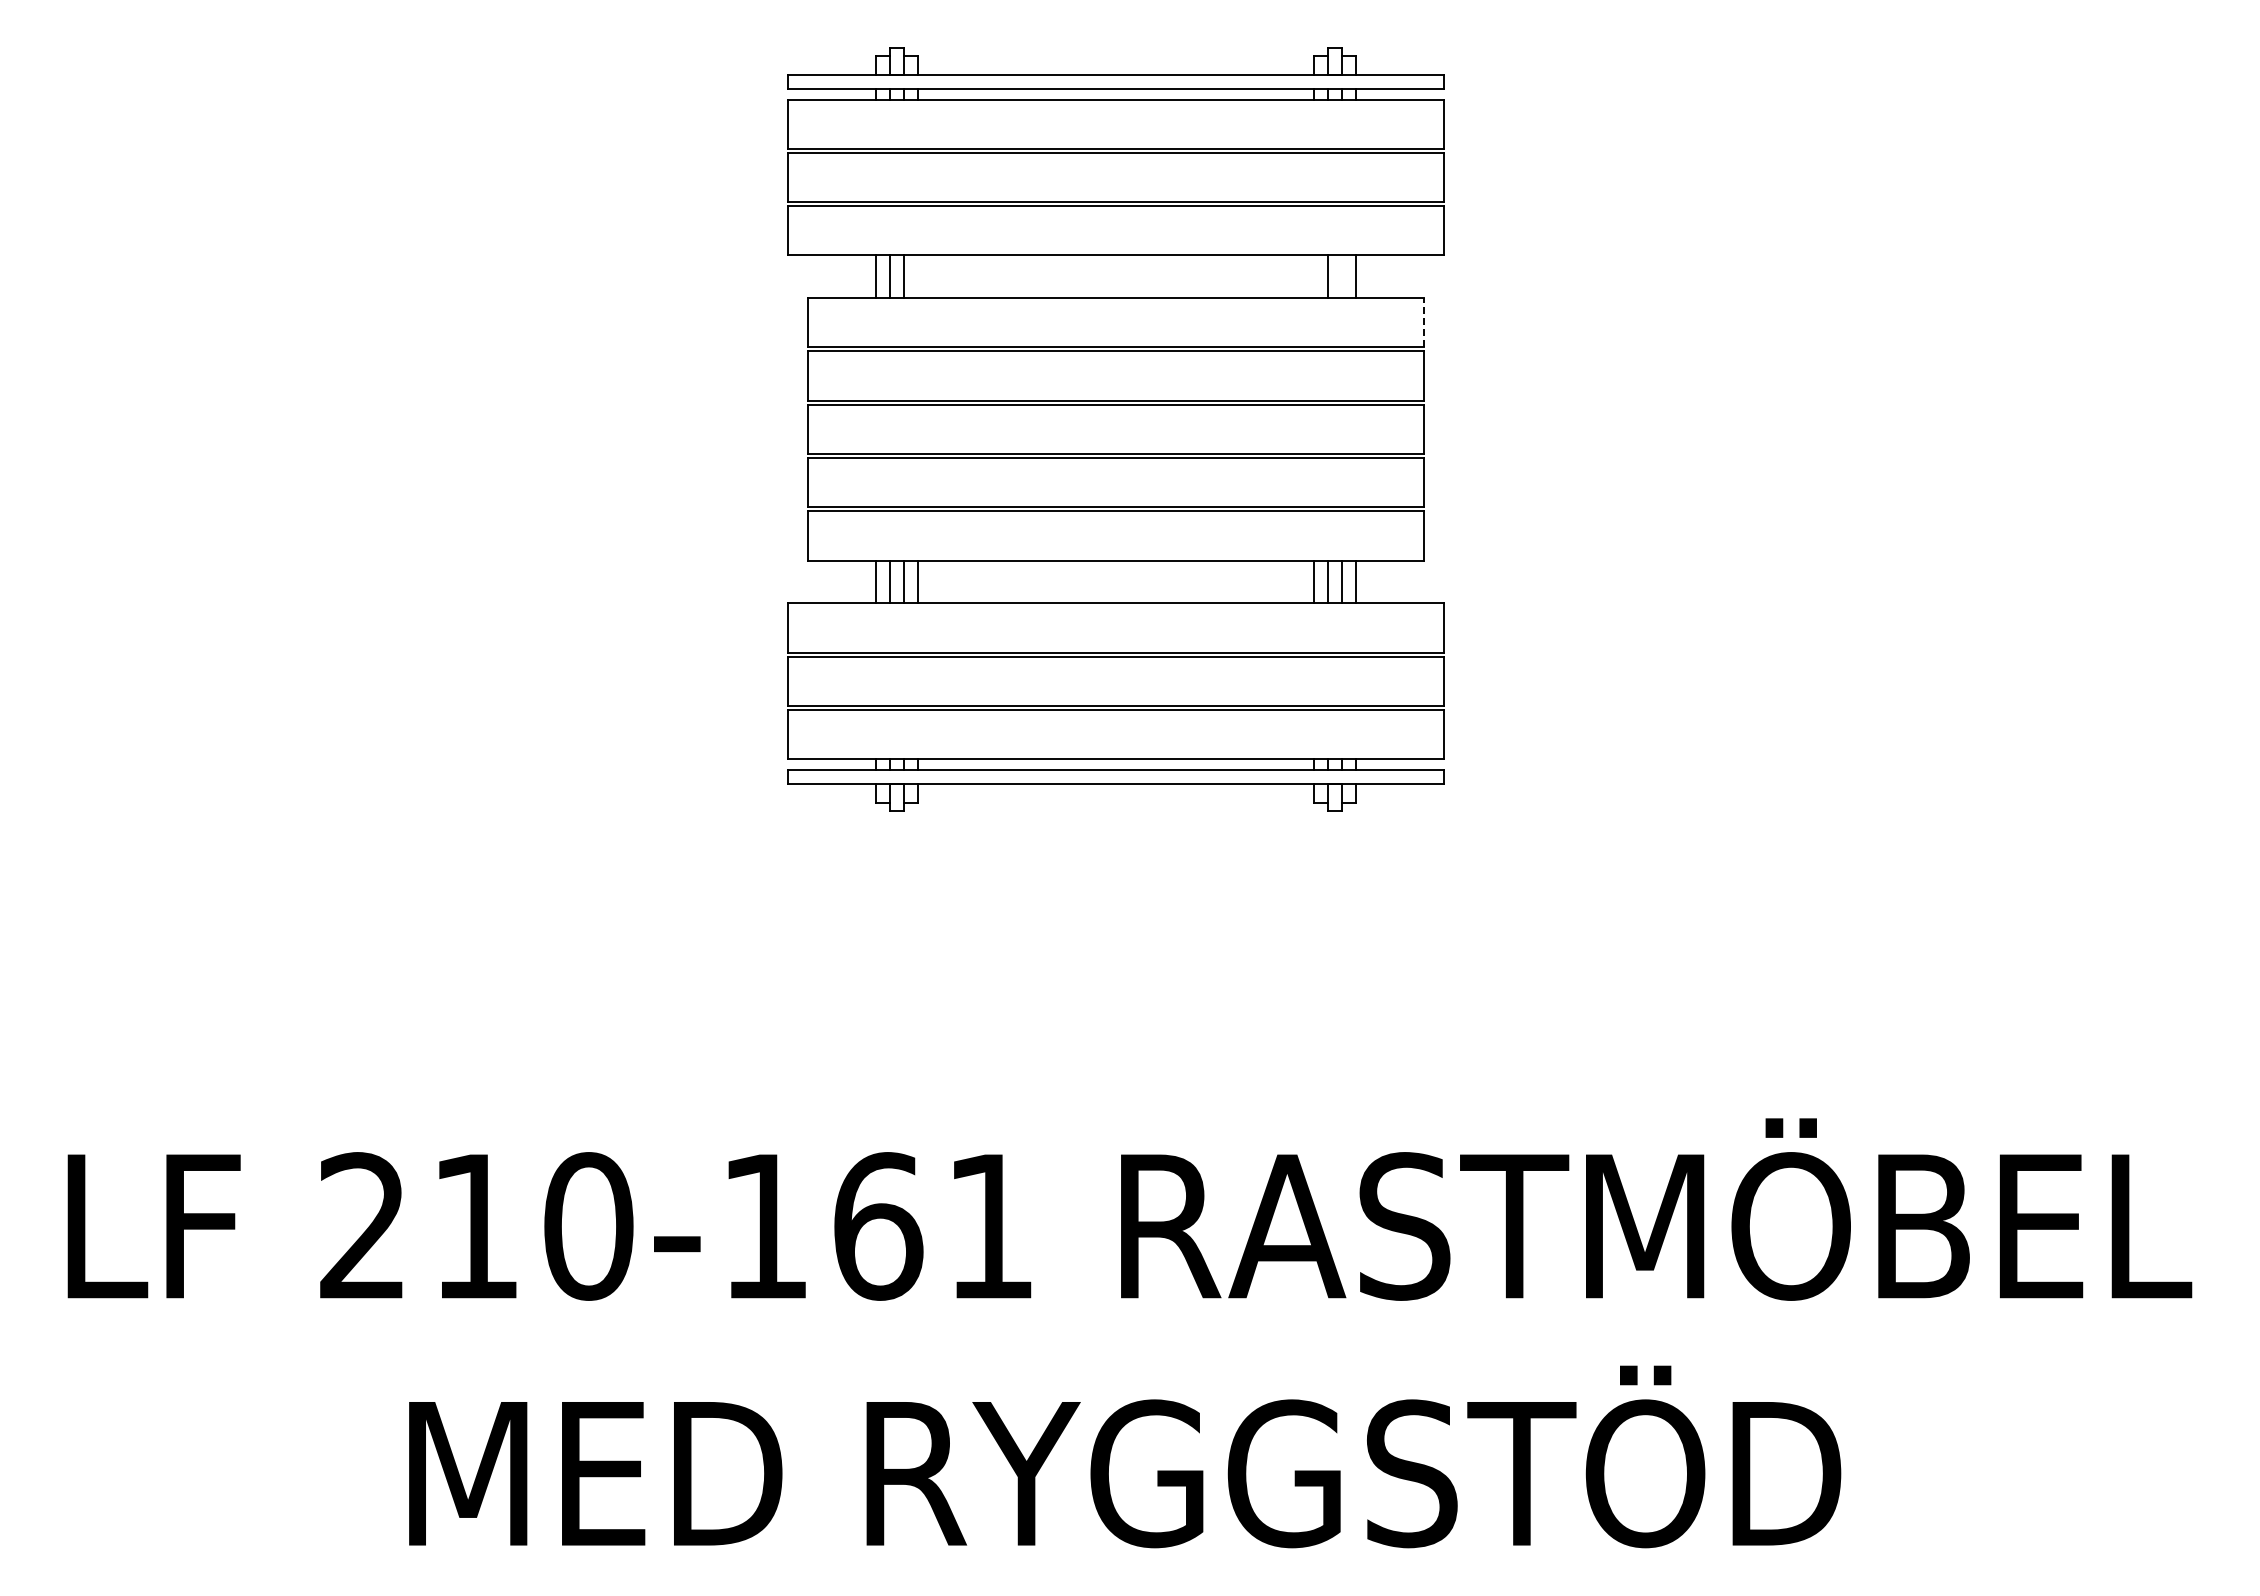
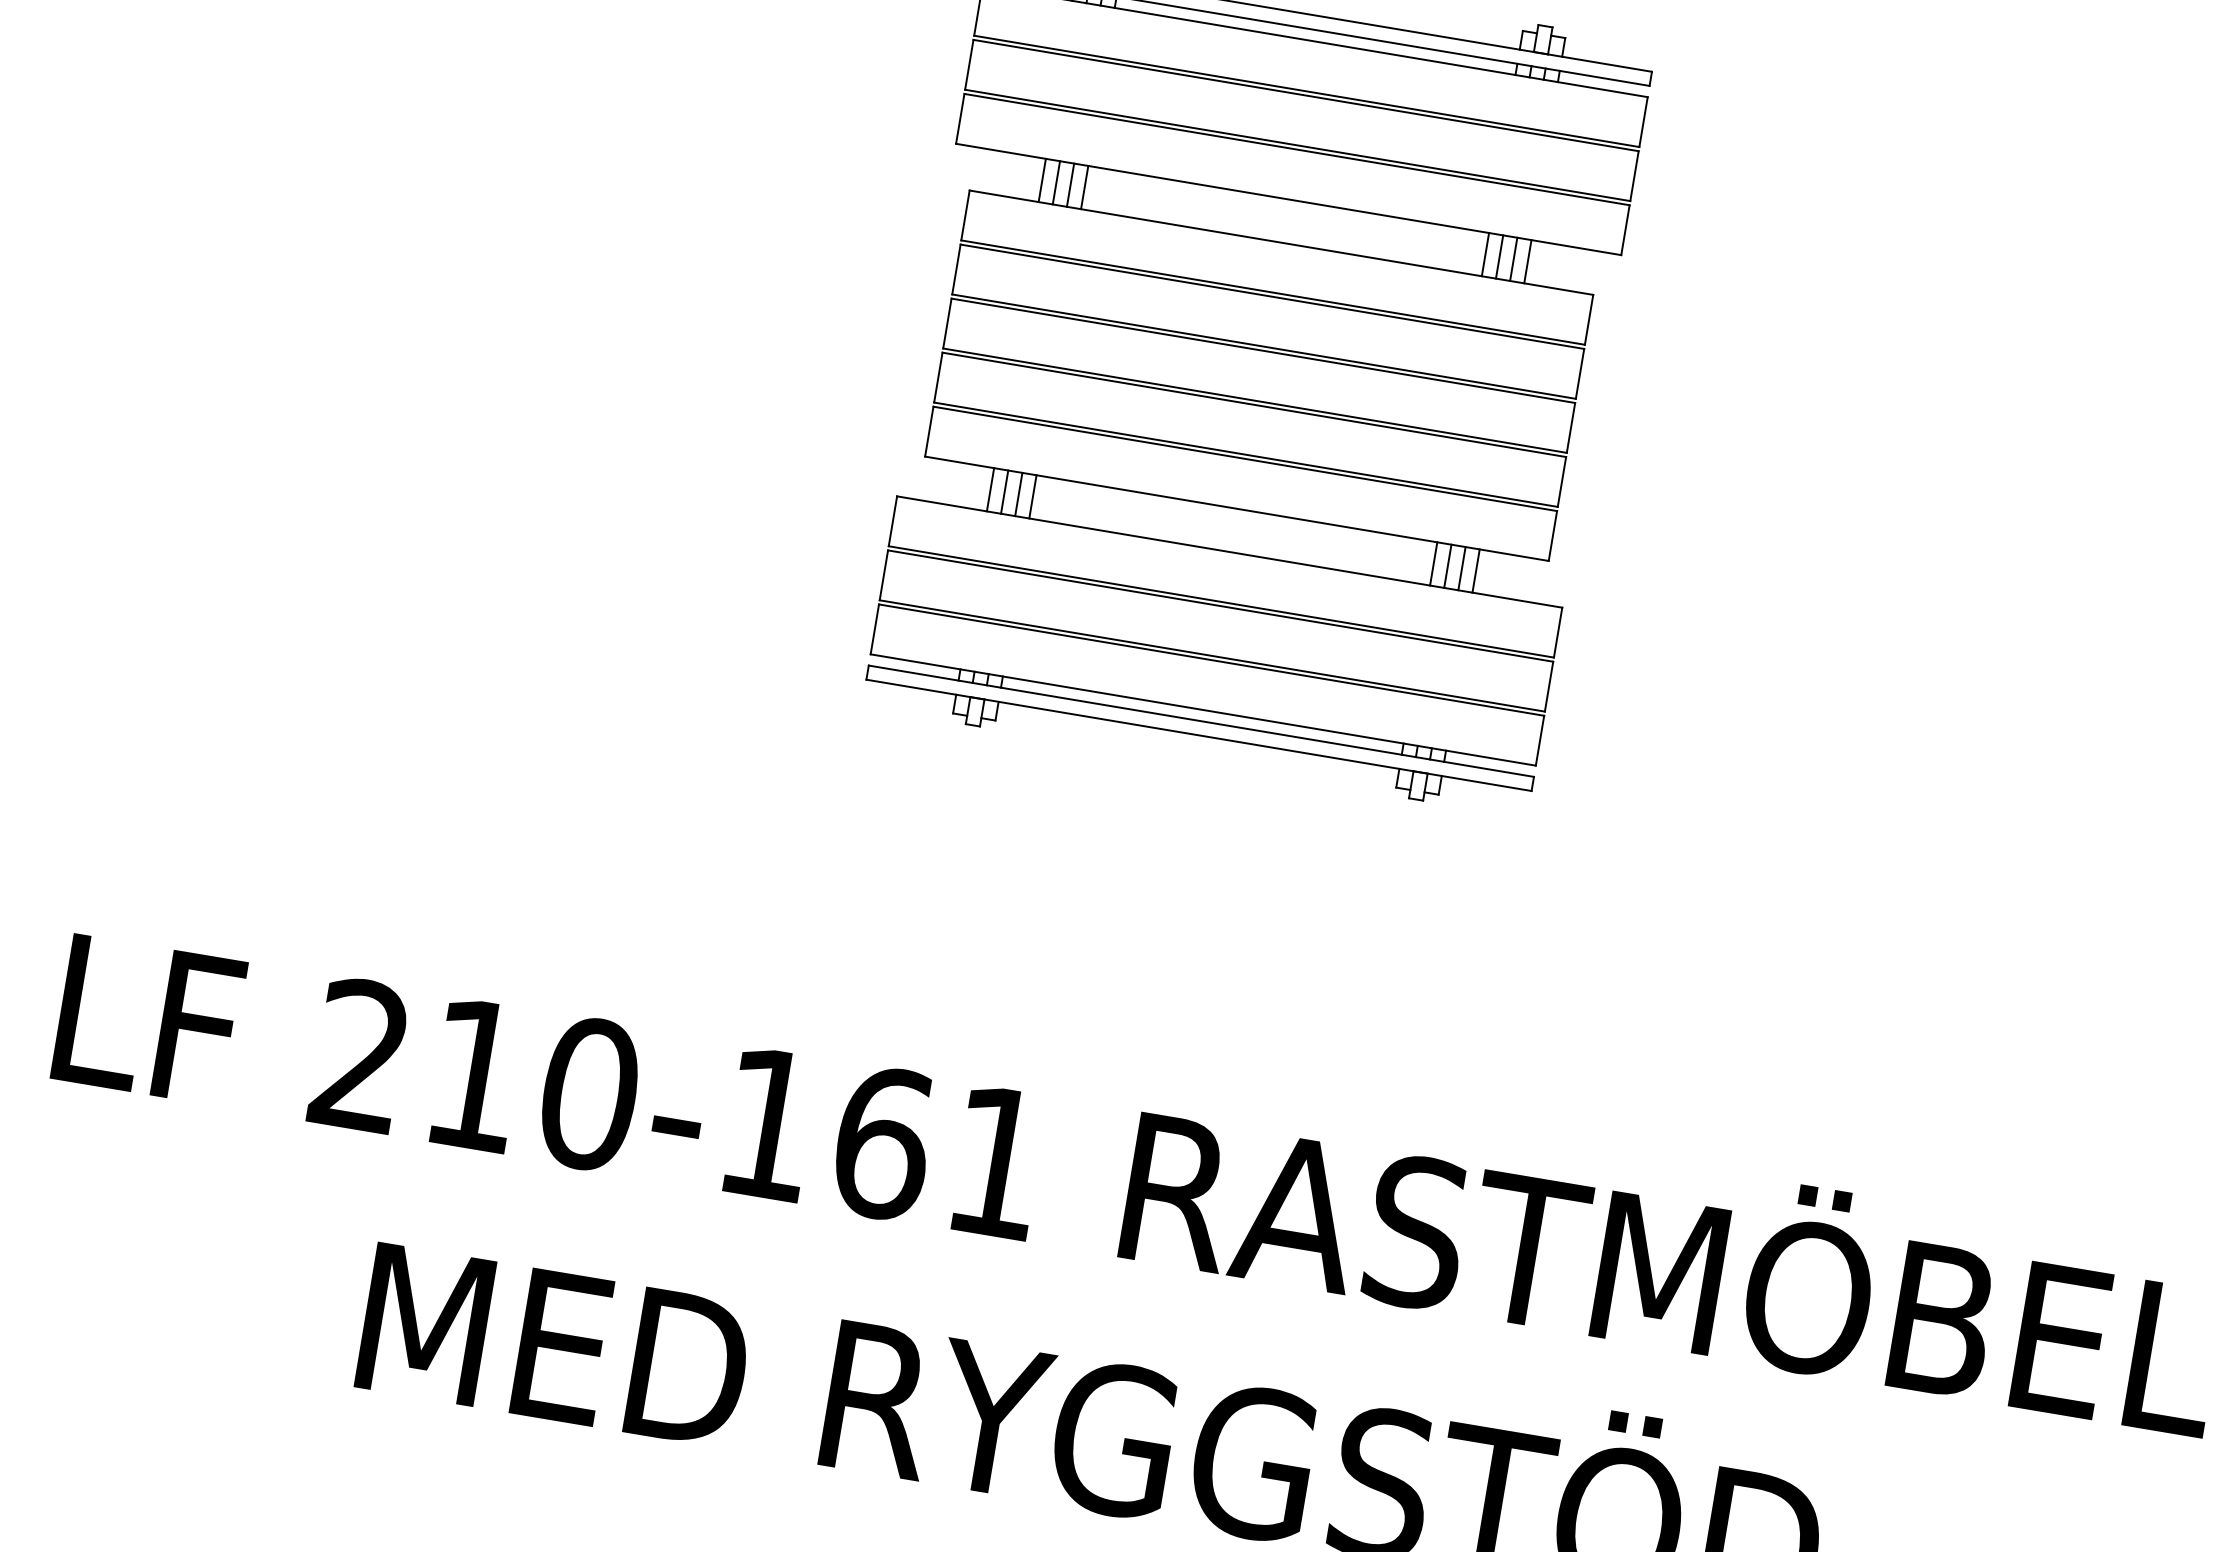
line: (918, 276) -> (1084, 187), added
line: (1313, 276) -> (1485, 254), added
line: (1341, 276) -> (1513, 259), added
line: (1423, 322) -> (1588, 319), dashed -> solid

